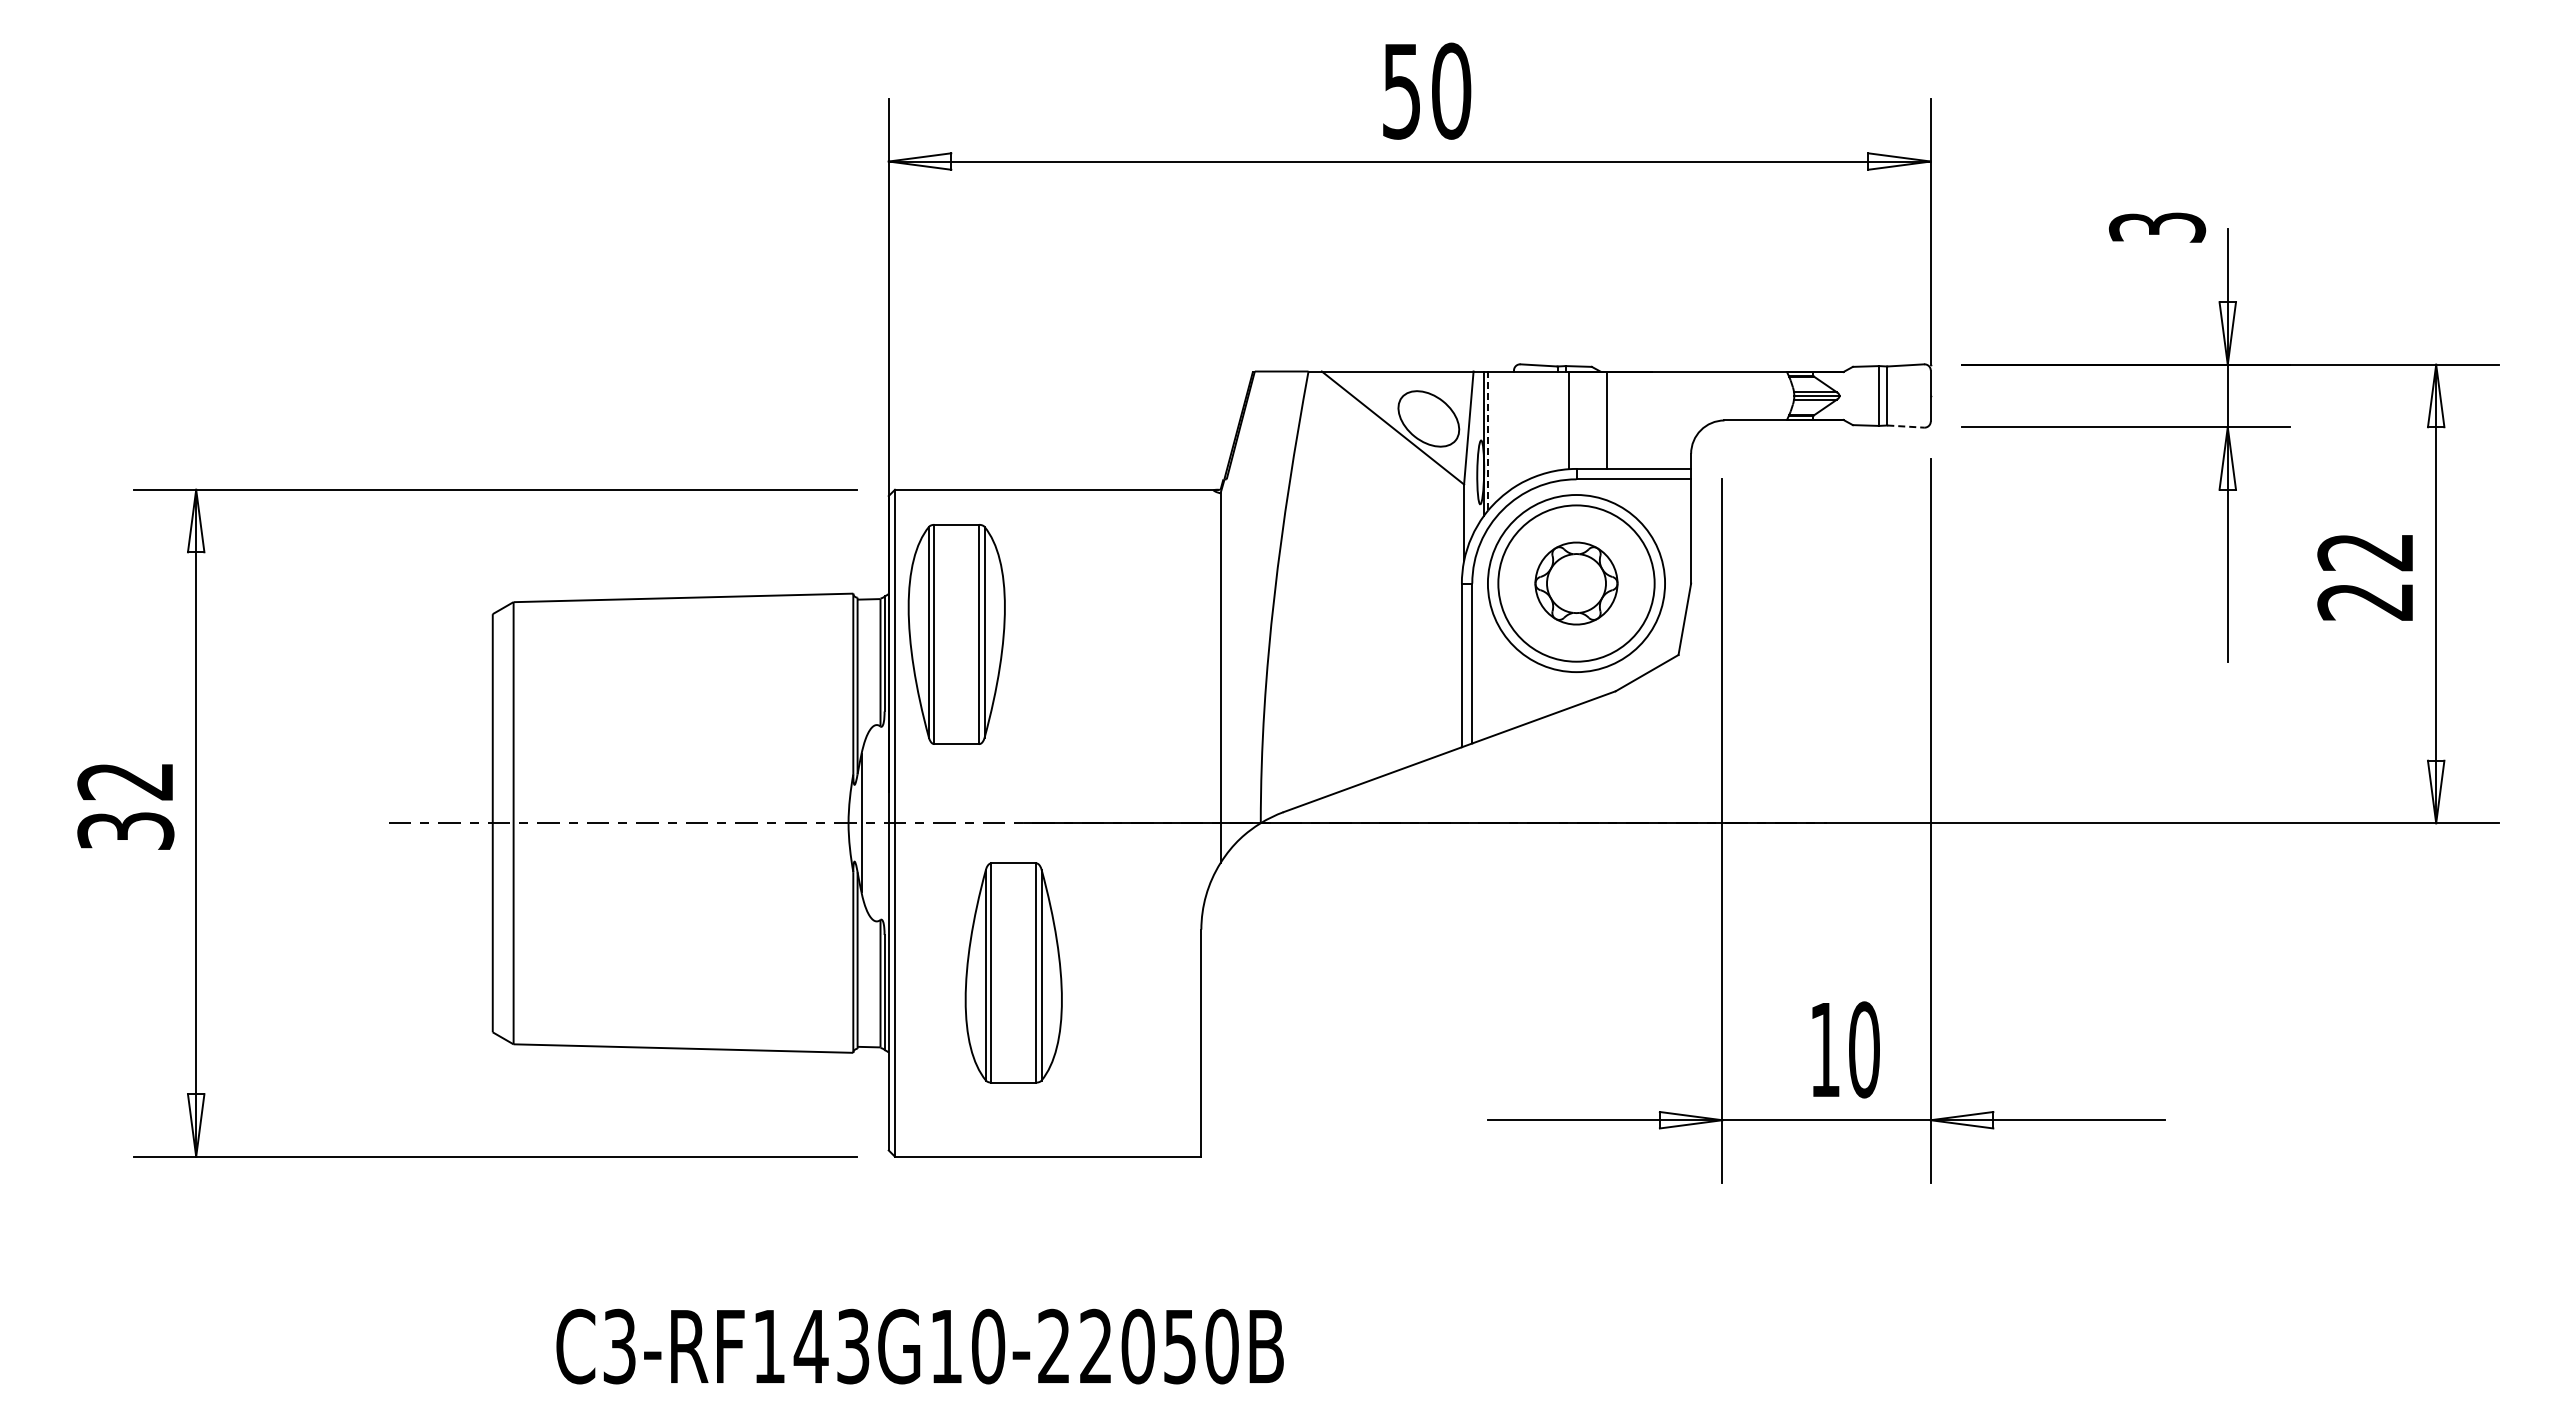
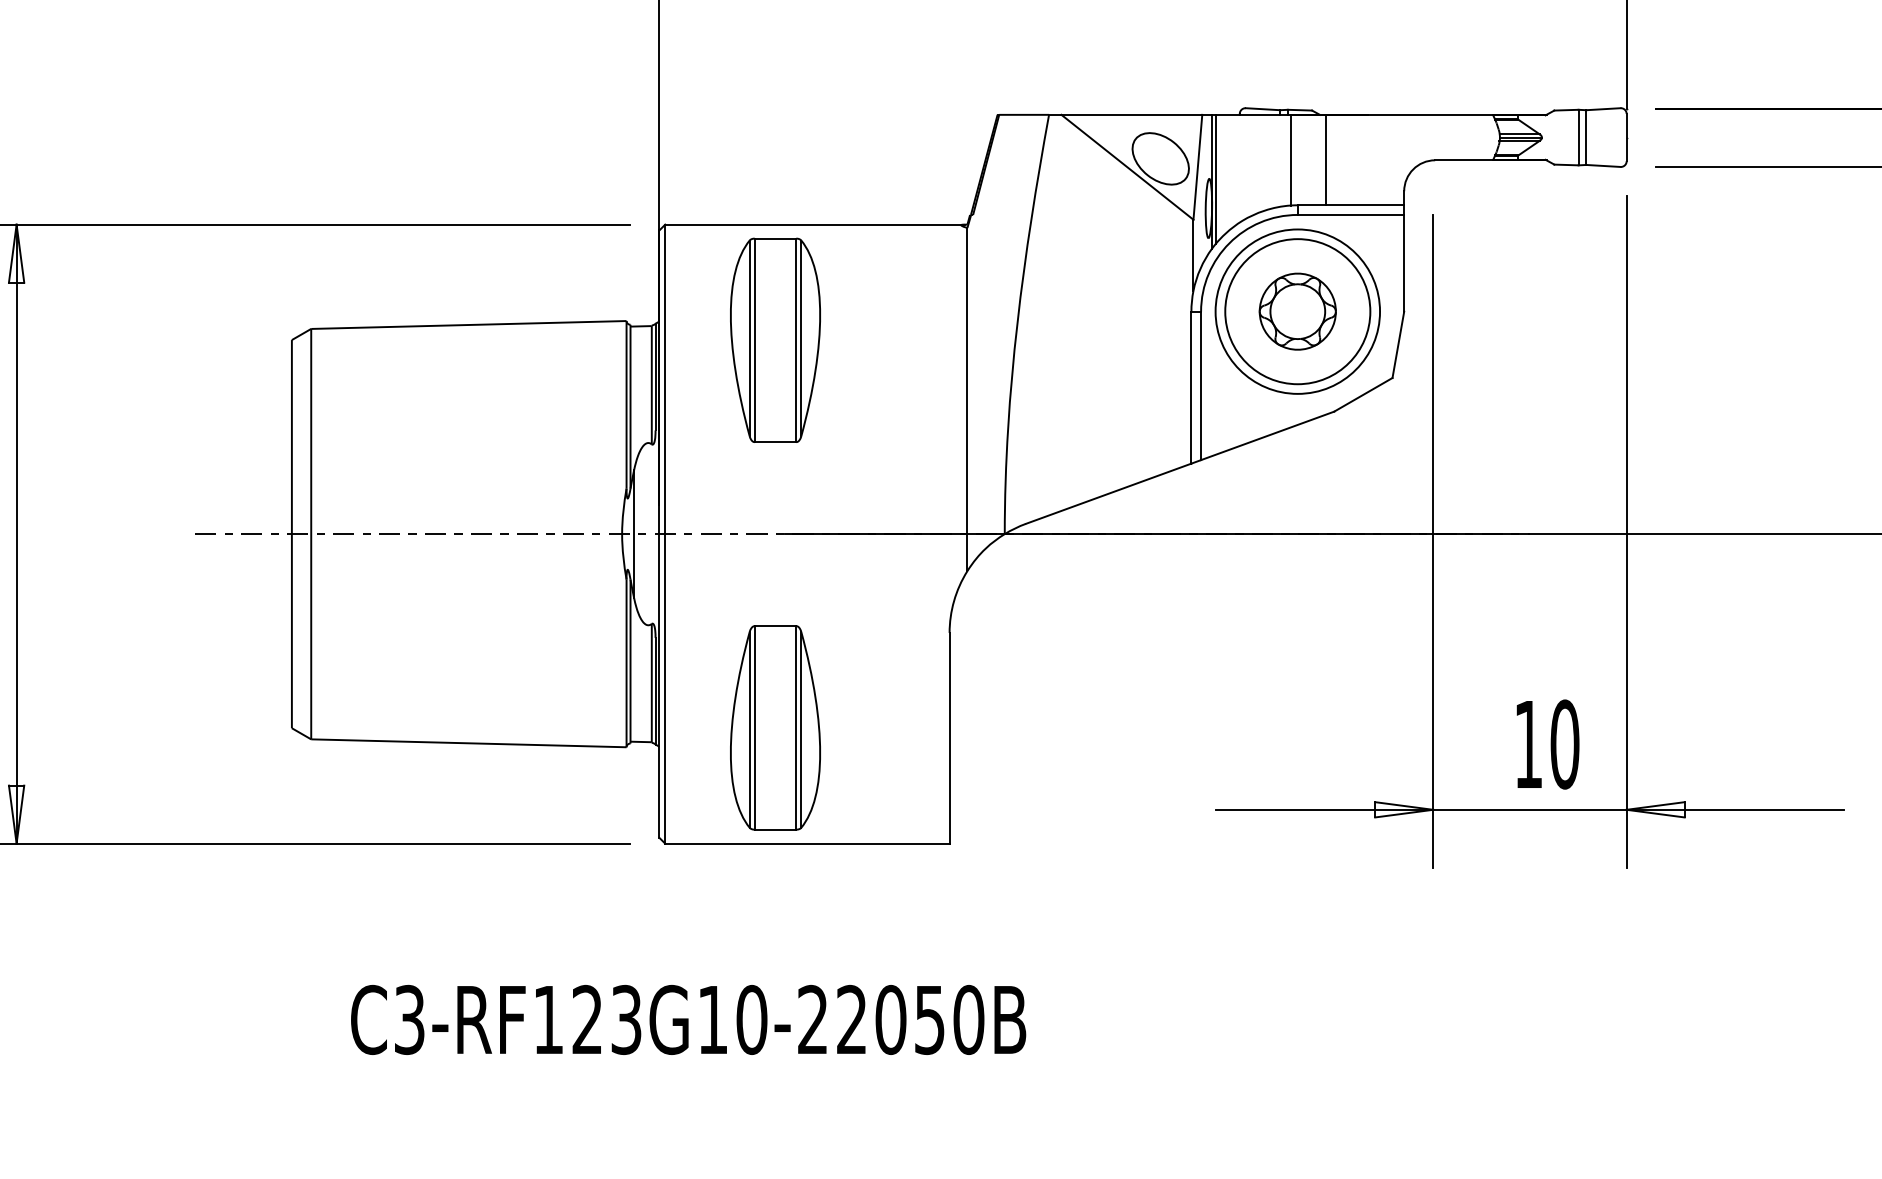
line: (1906, 426) -> (1604, 165), dashed -> solid
line: (1488, 440) -> (1216, 178), dashed -> solid
part: (956, 634) -> (775, 340), moved
part: (1013, 972) -> (775, 727), moved
text: (810, 1345) -> (586, 1018), C3-RF143G10-22050B -> C3-RF123G10-22050B

